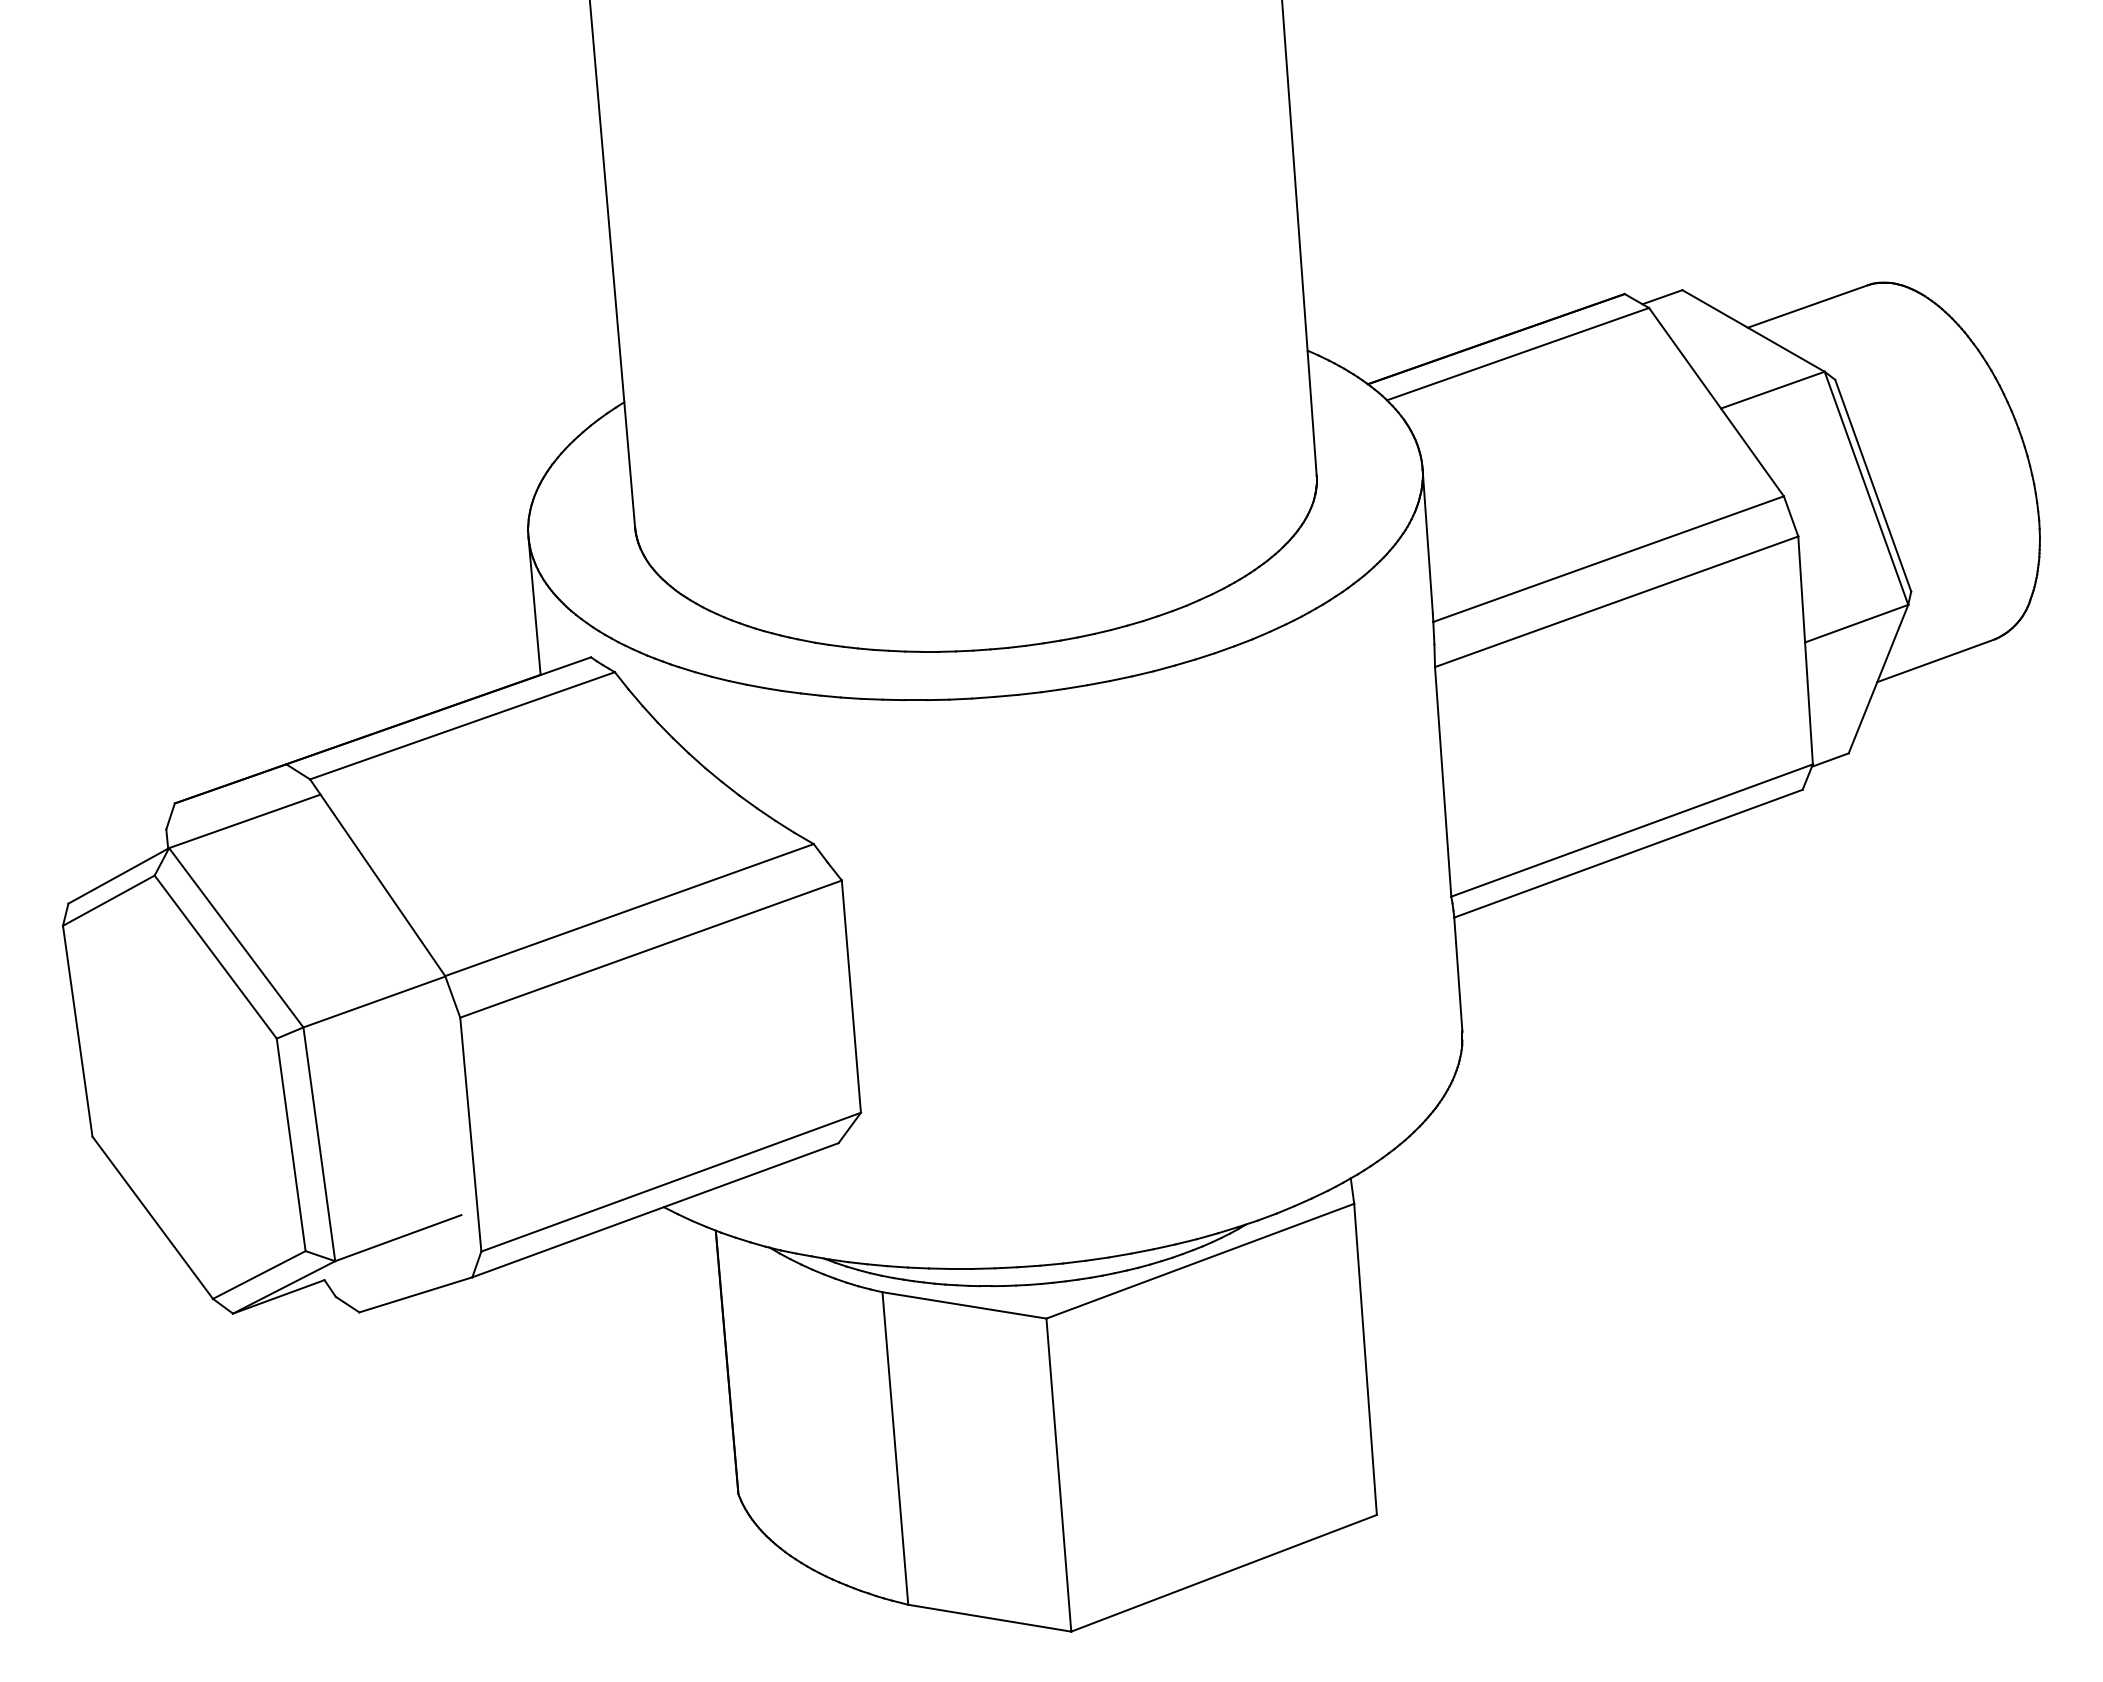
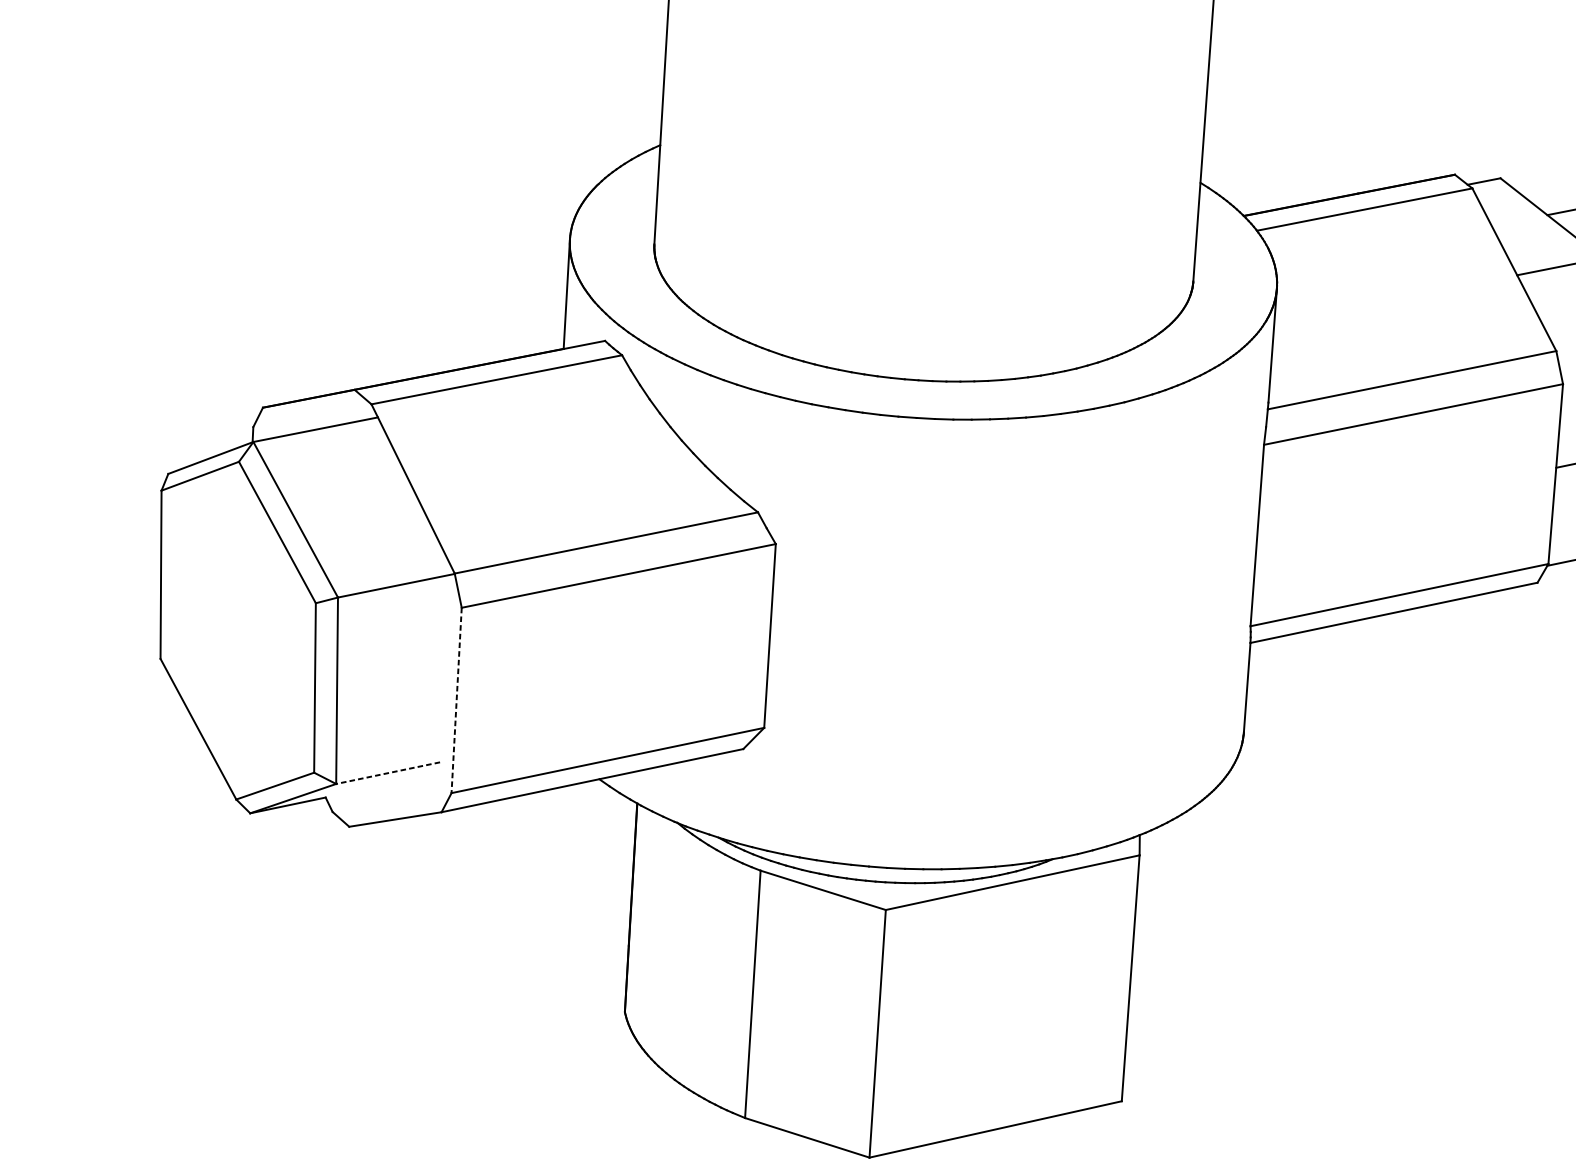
line: (470, 1135) -> (456, 701), solid -> dashed
line: (397, 1238) -> (387, 773), solid -> dashed

